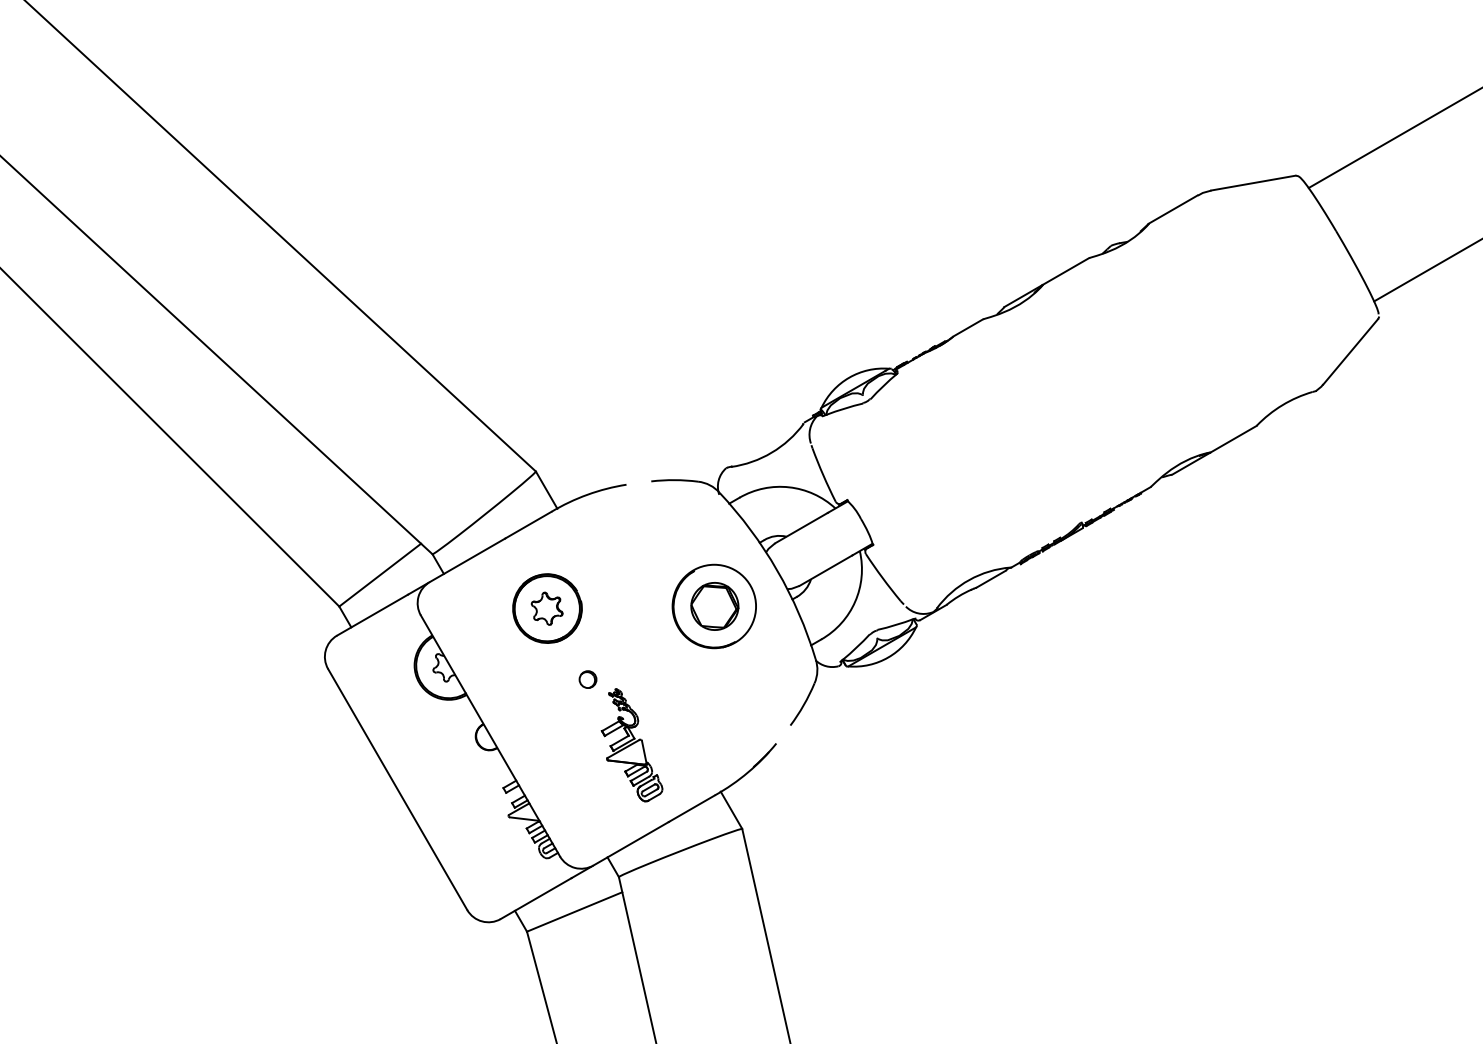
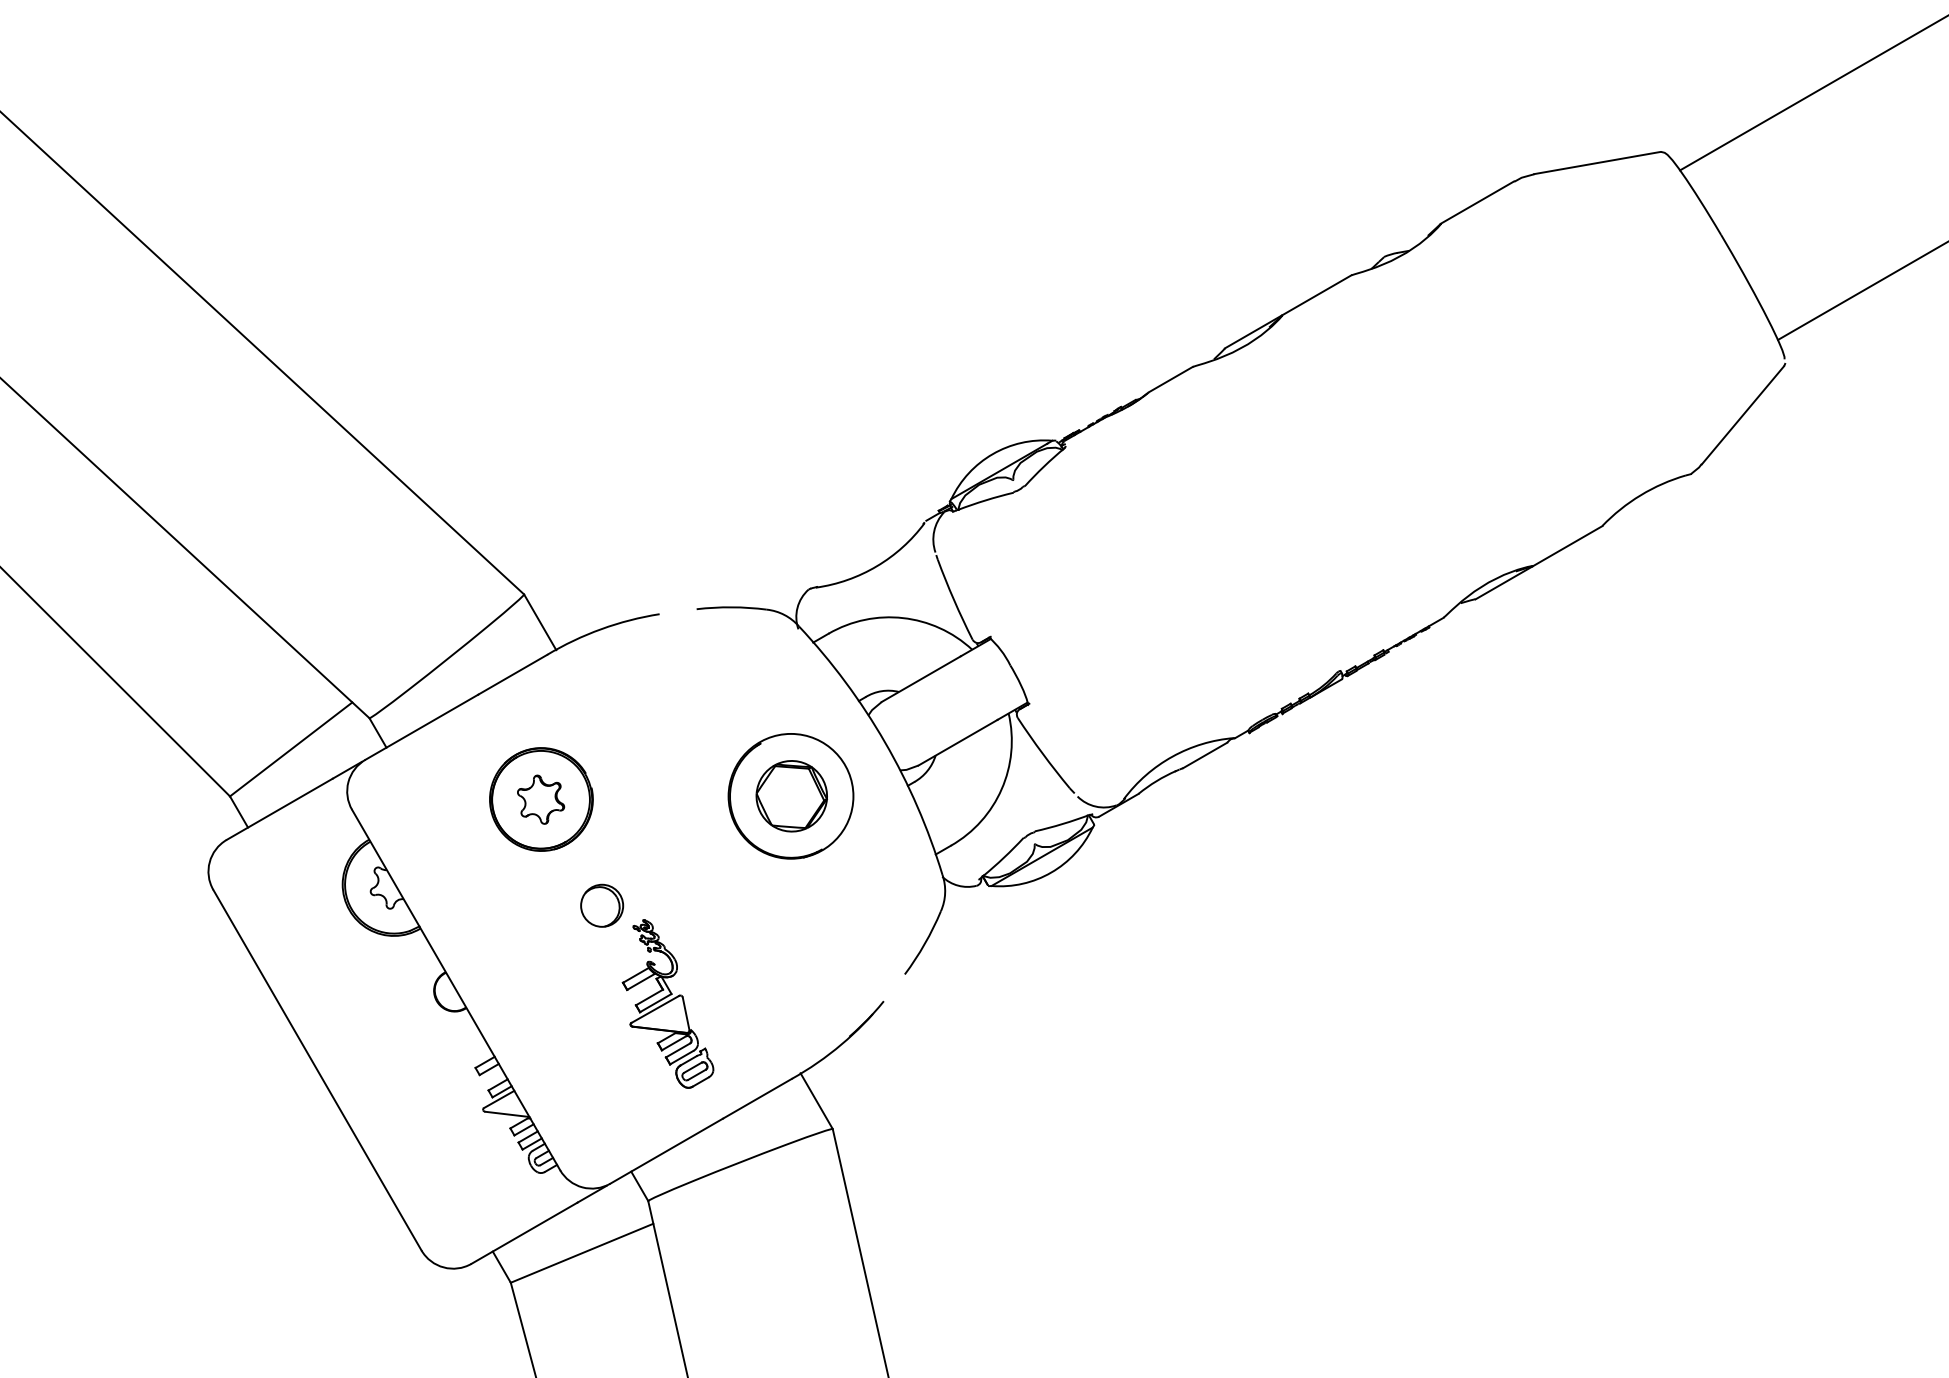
part: (587, 679) -> (601, 905), size x1.67

